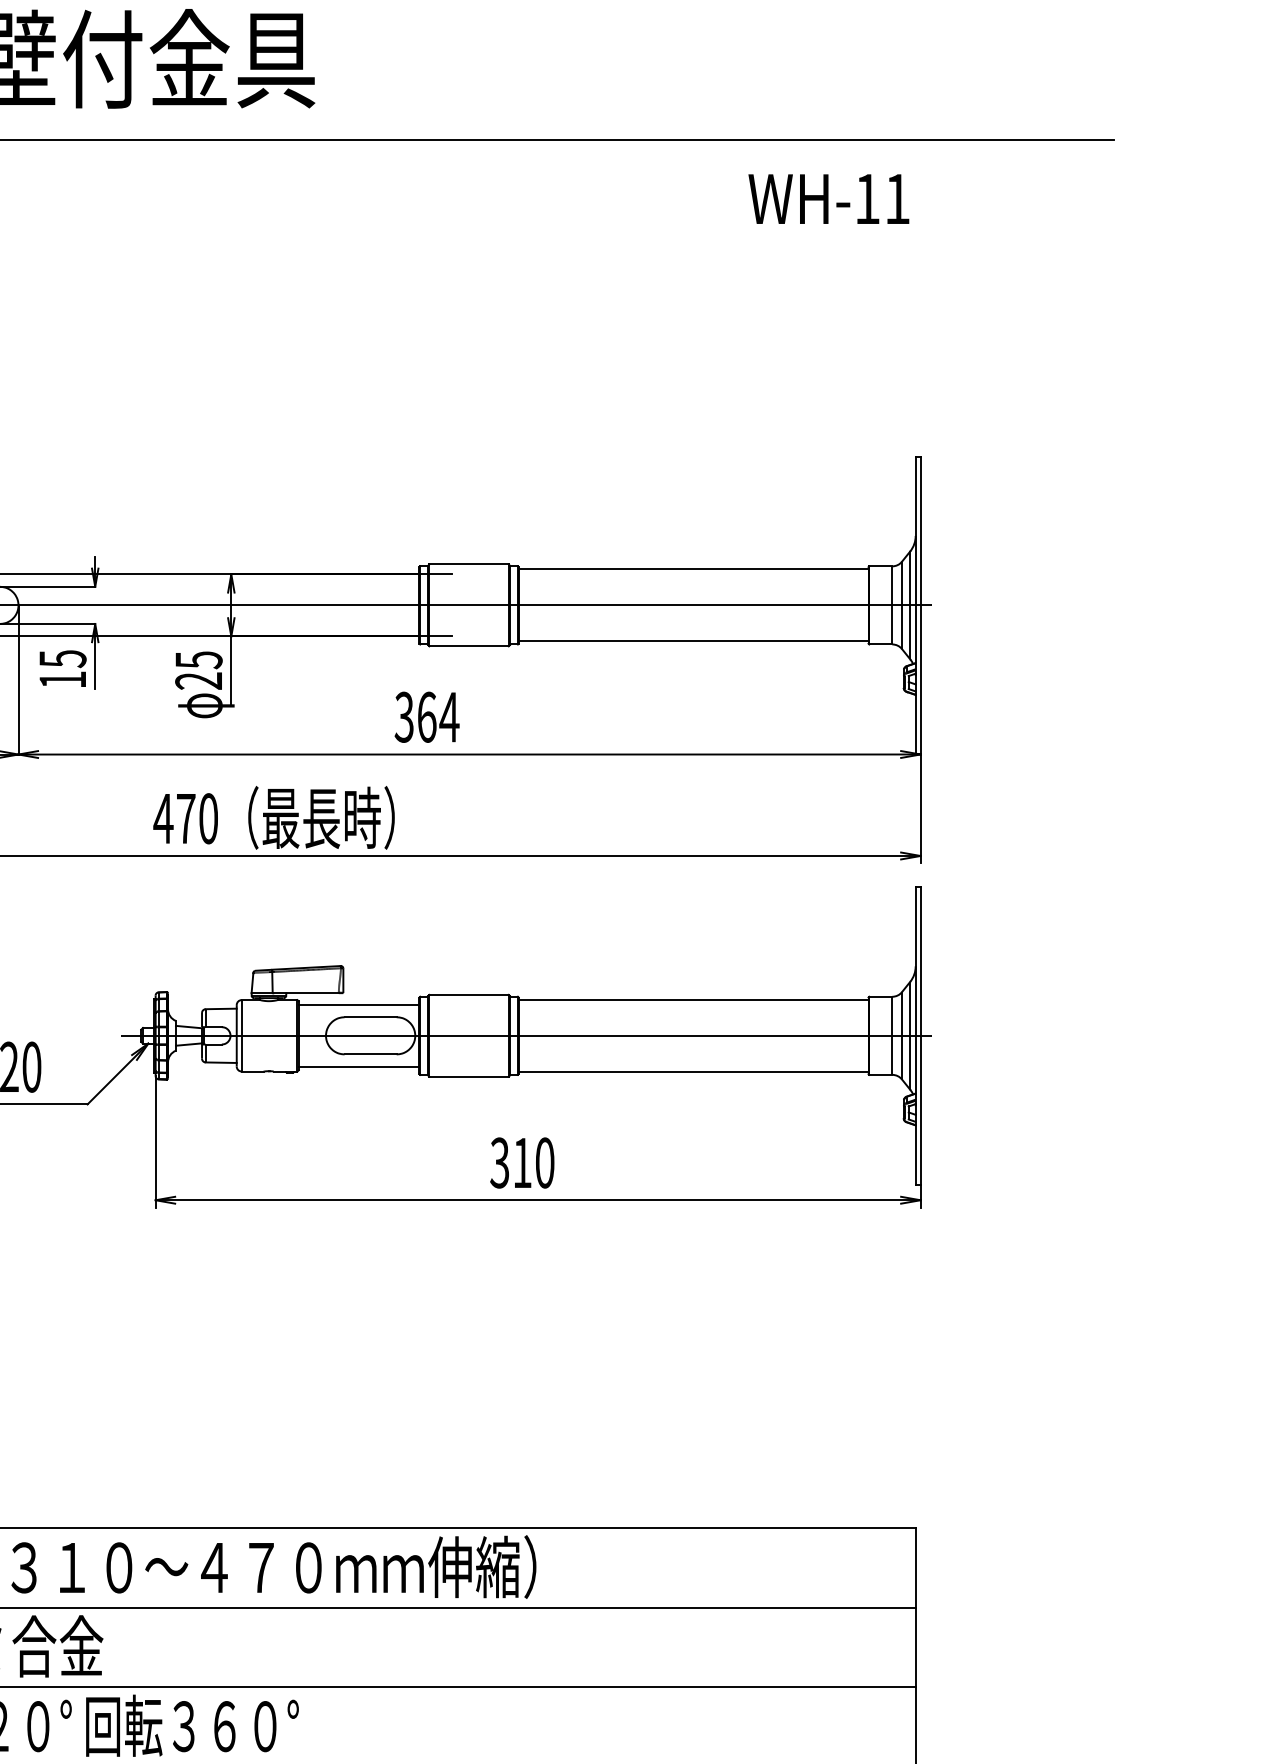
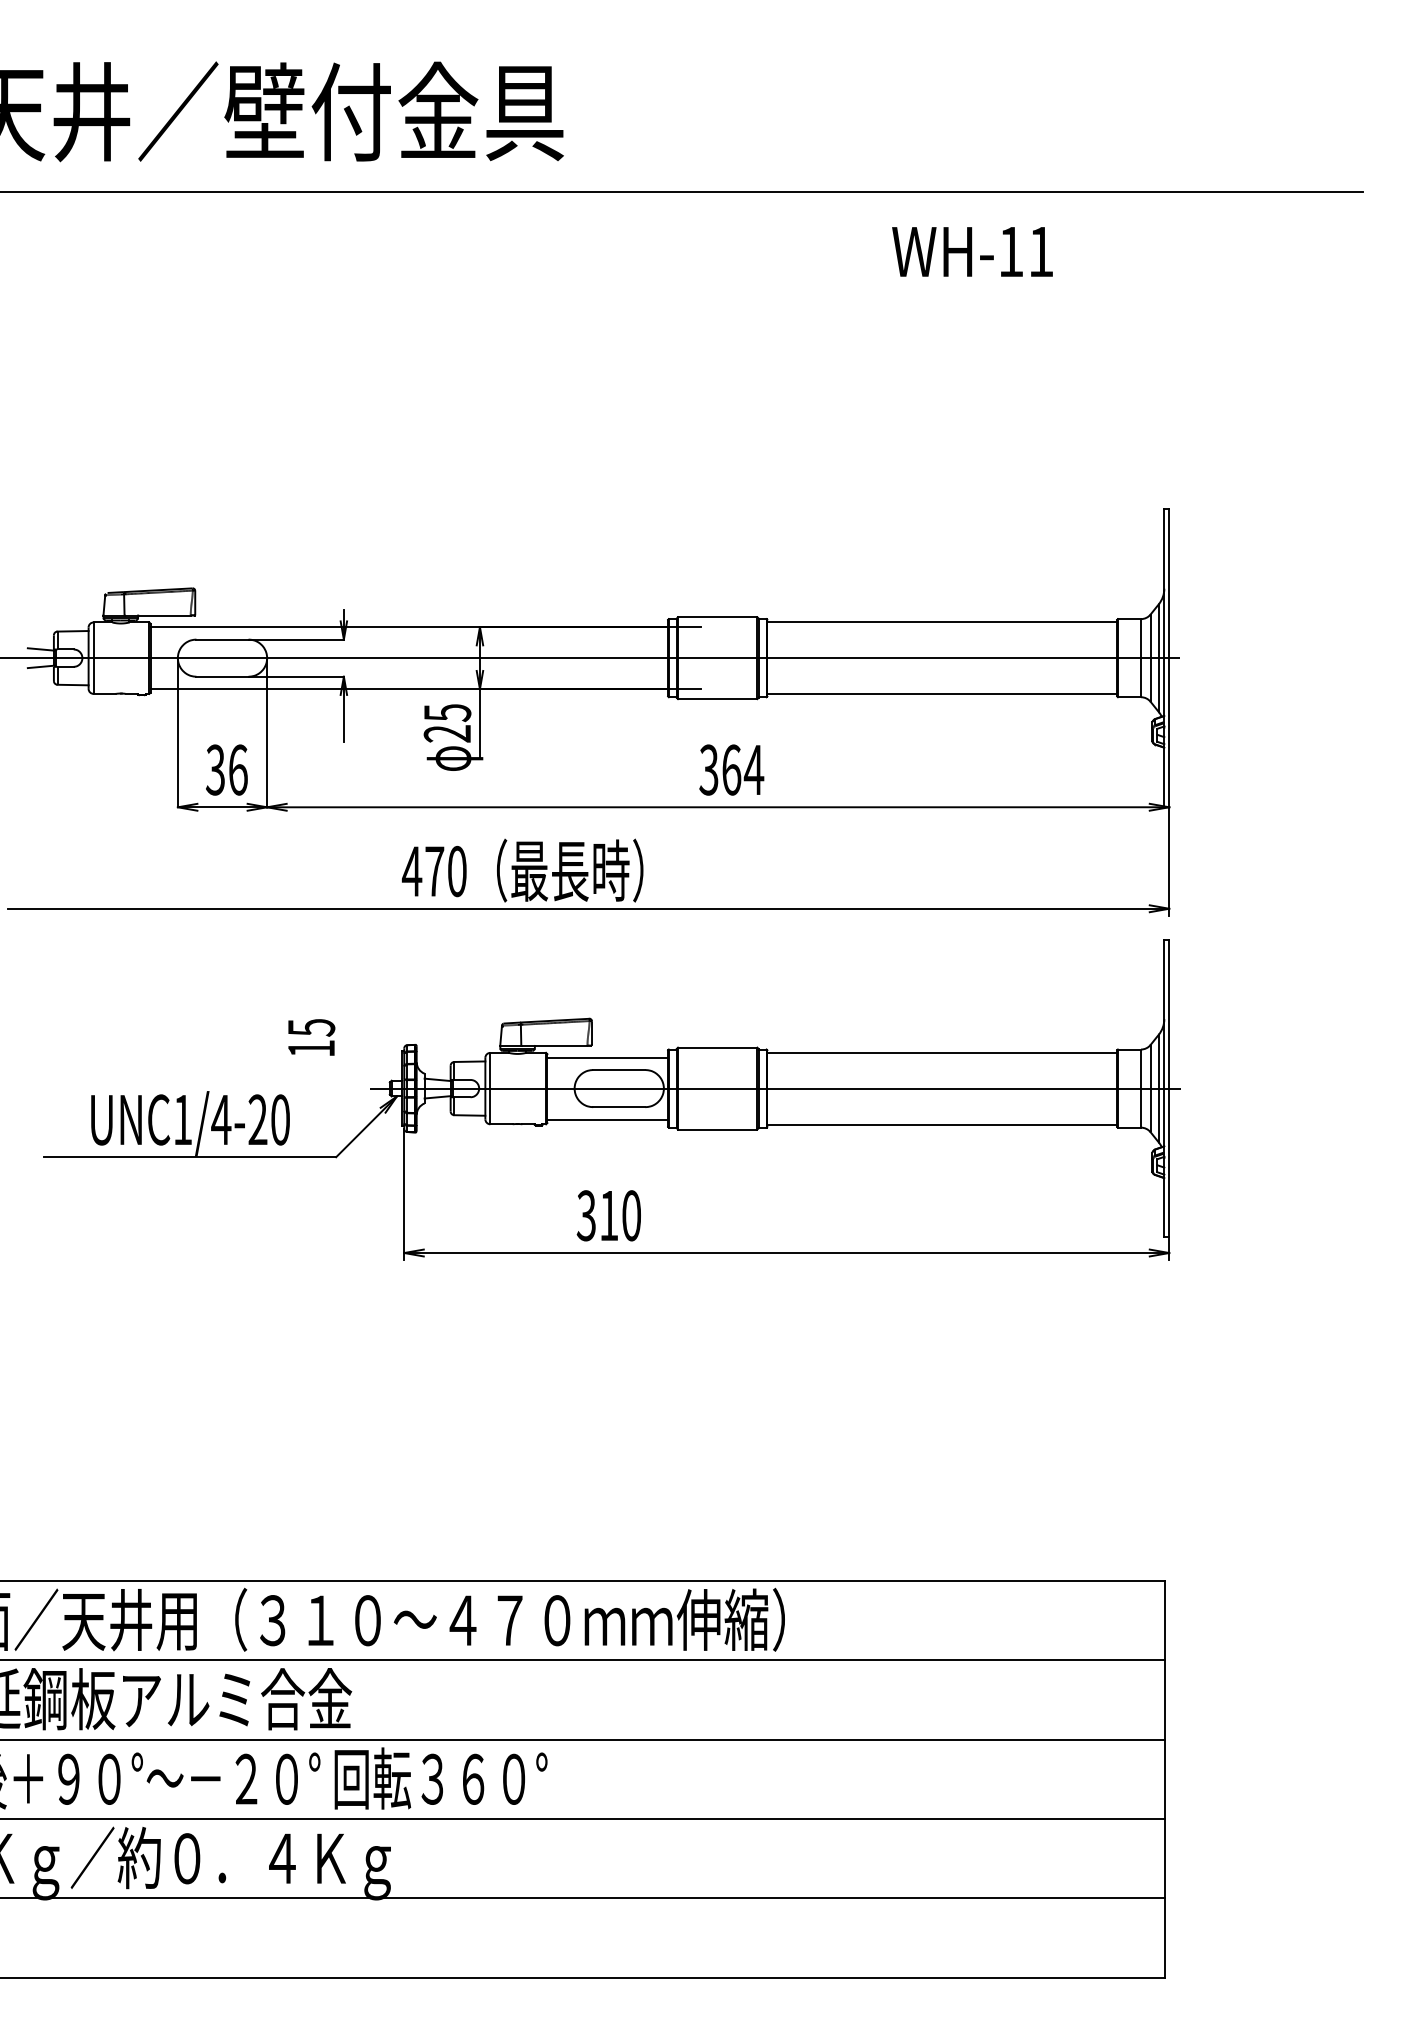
text: (828, 198) -> (972, 251), moved
text: (62, 668) -> (311, 1037), moved
text: (426, 716) -> (731, 769), moved
text: (521, 1162) -> (608, 1215), moved

